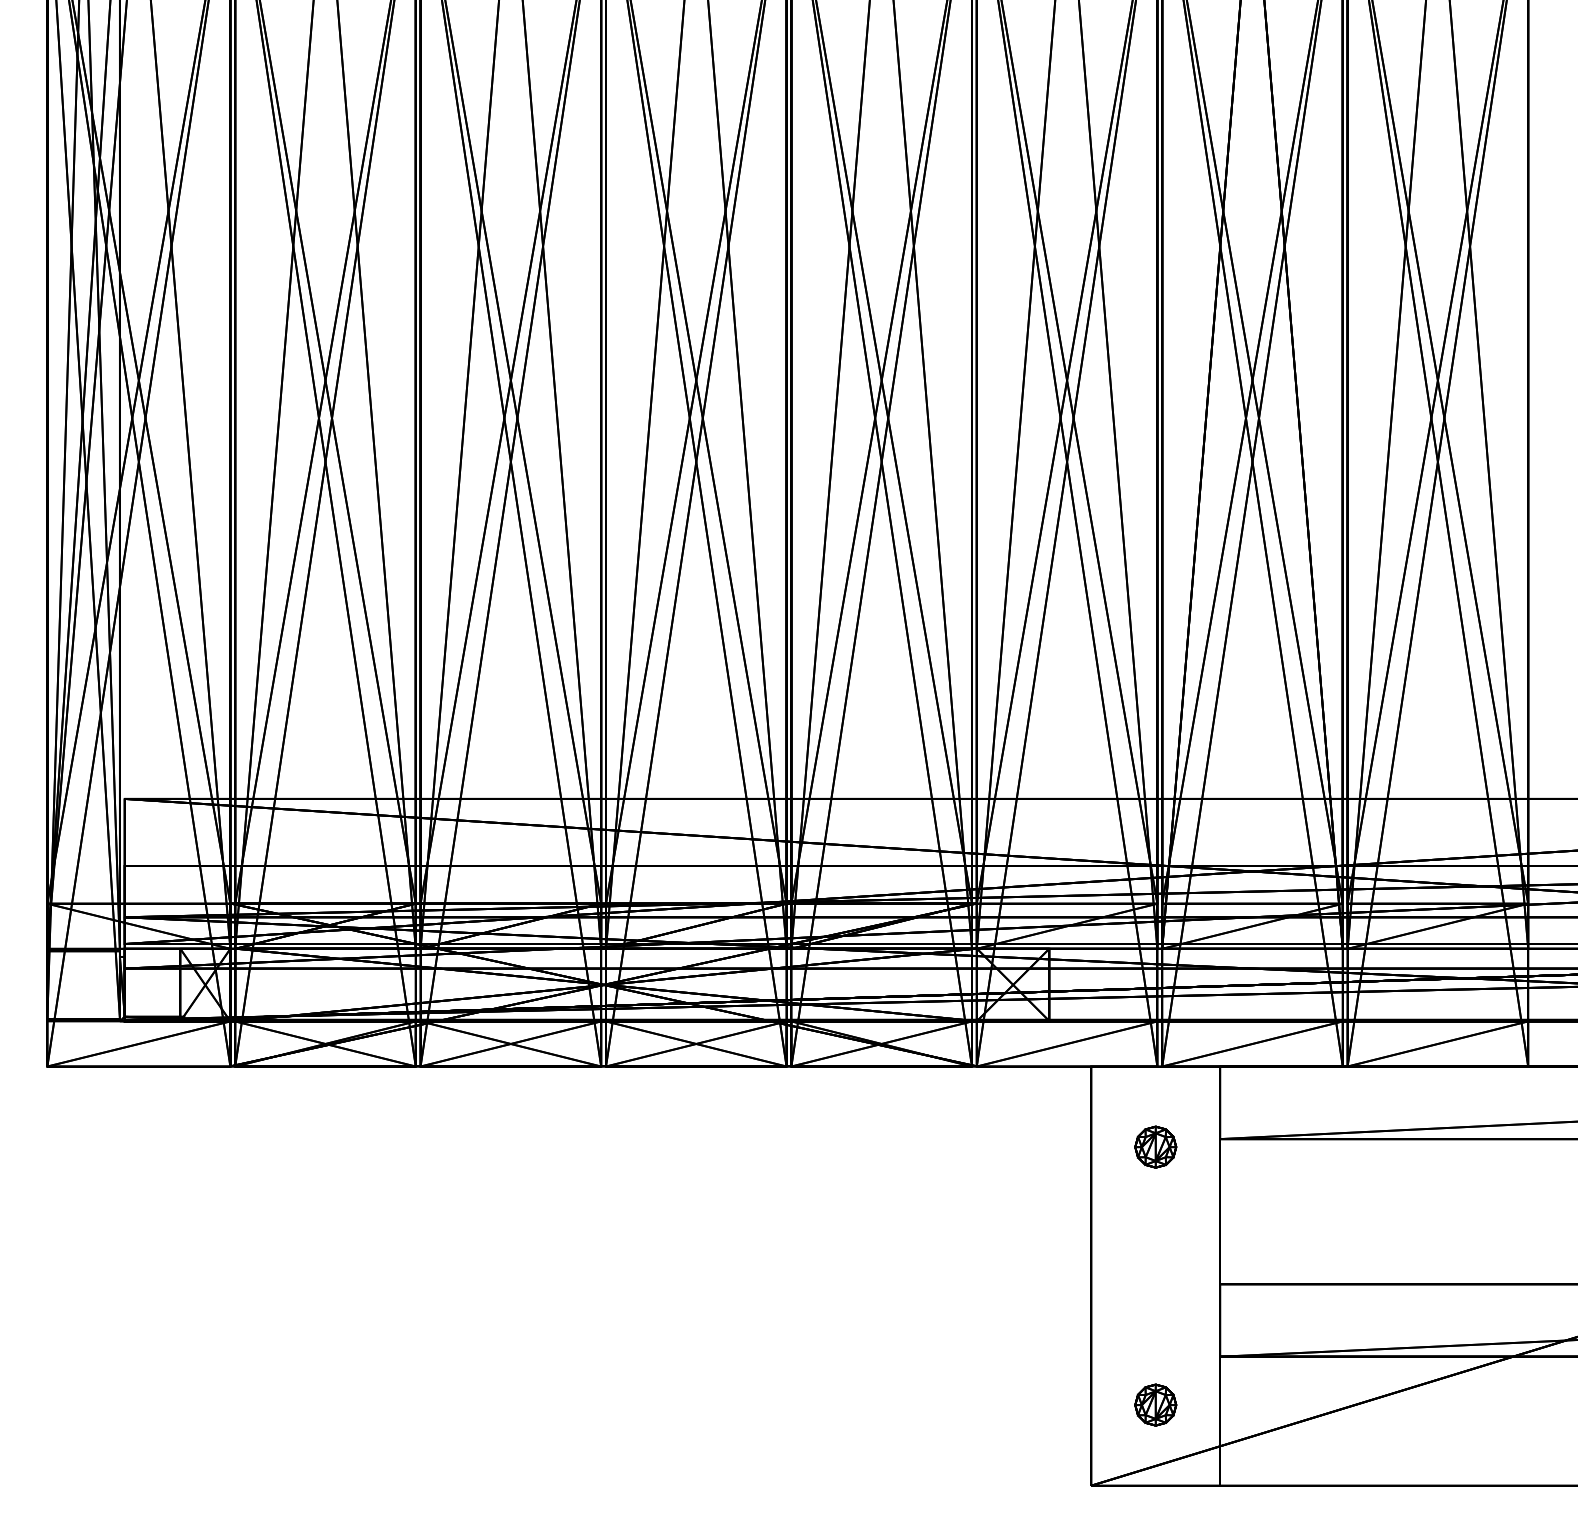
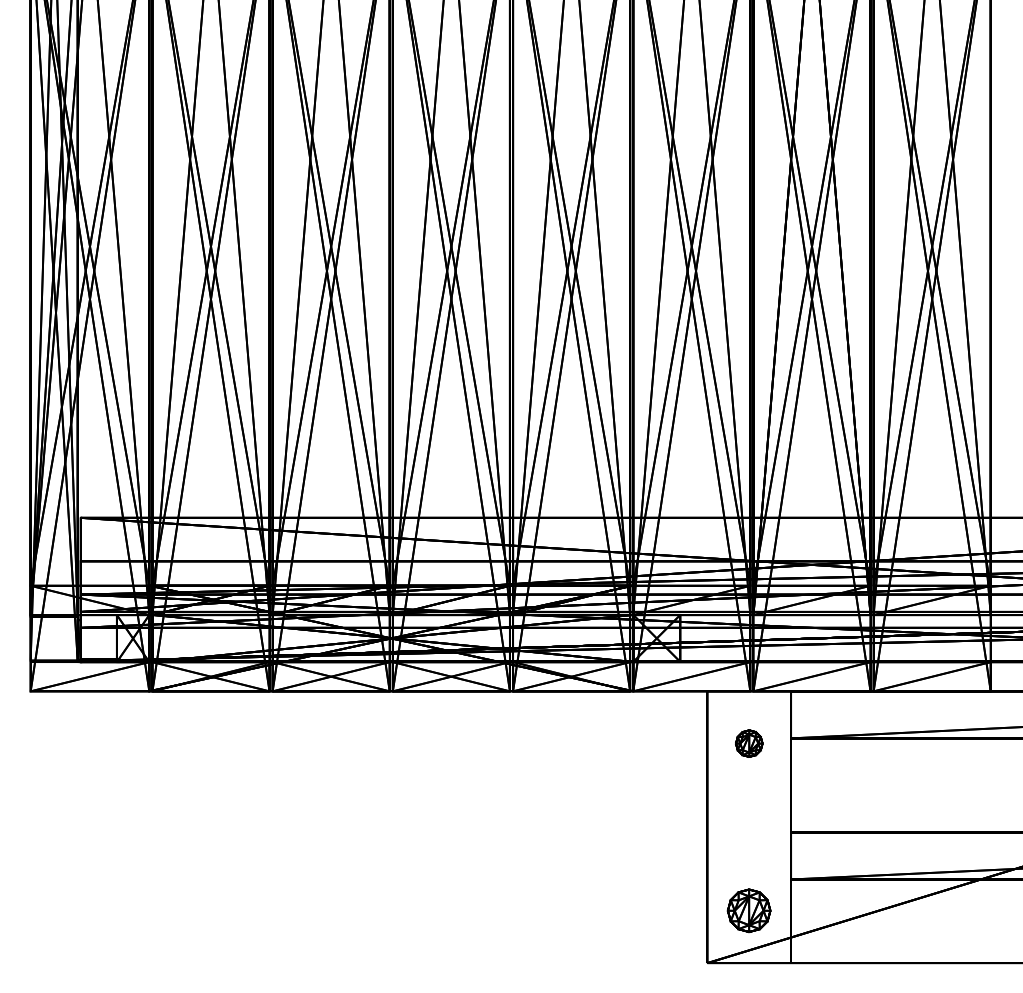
part: (1156, 1404) -> (749, 910), size x1.6

